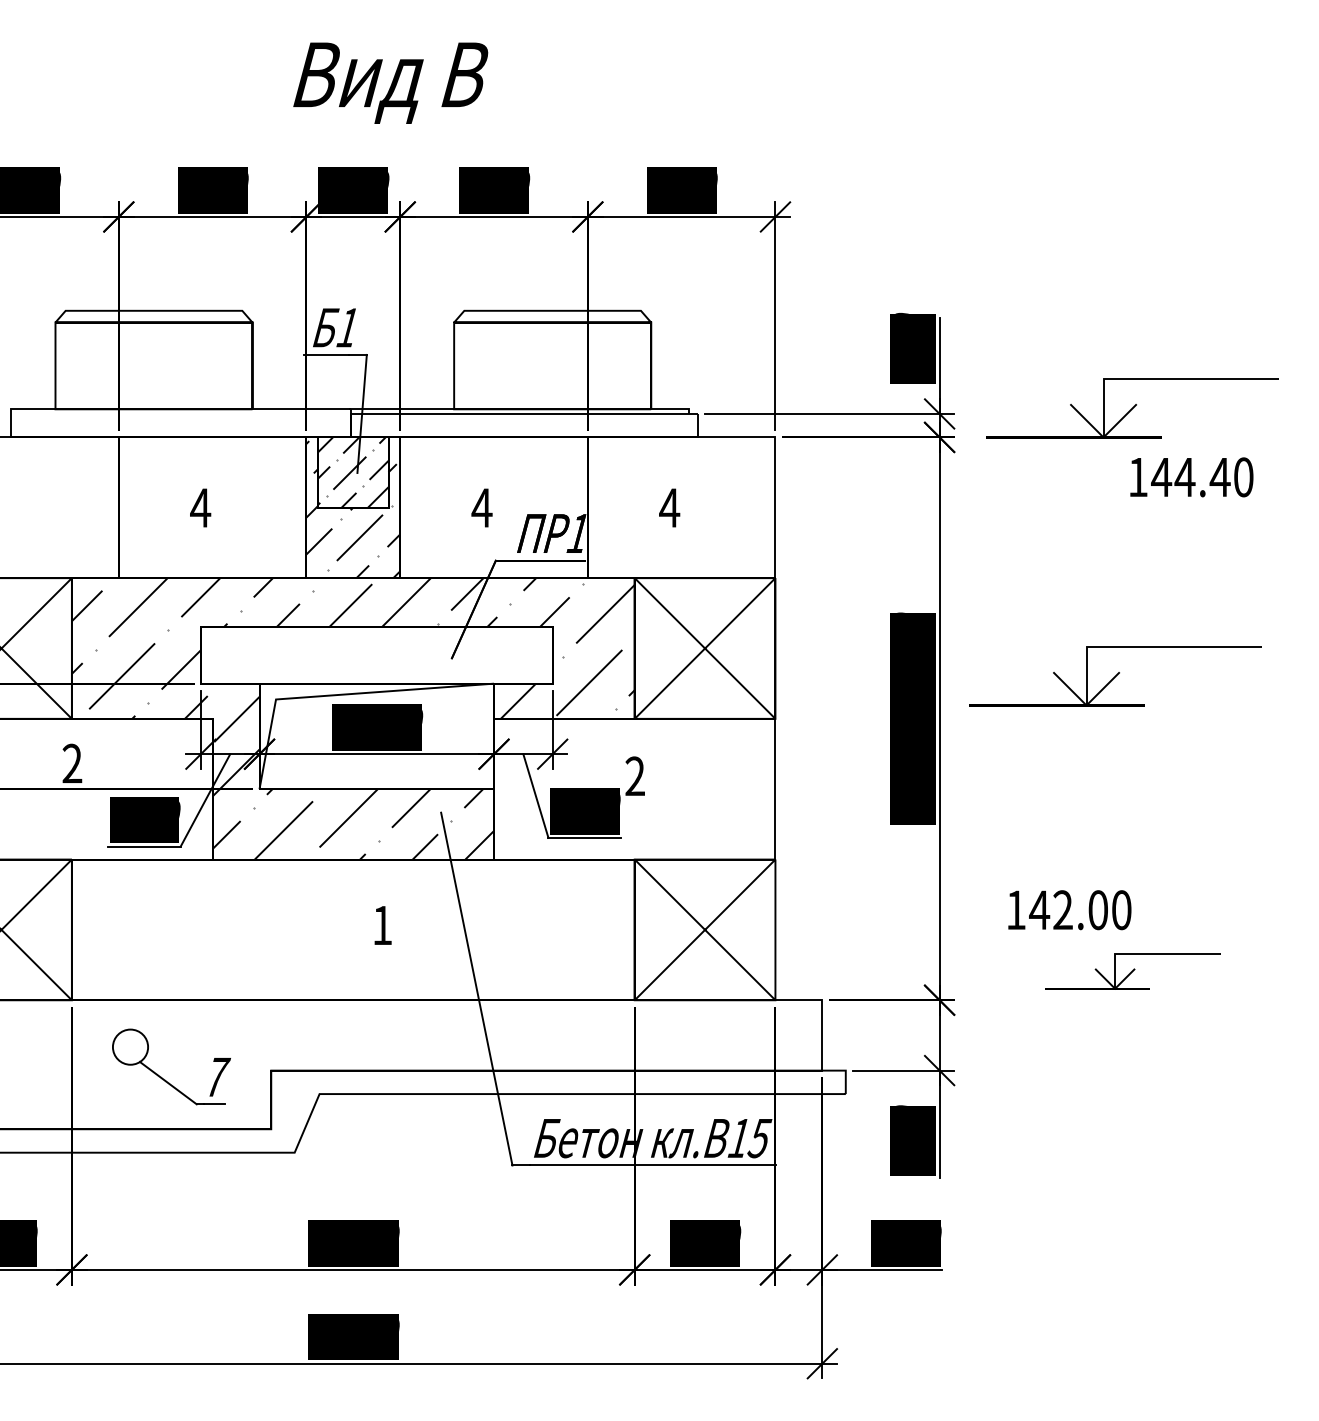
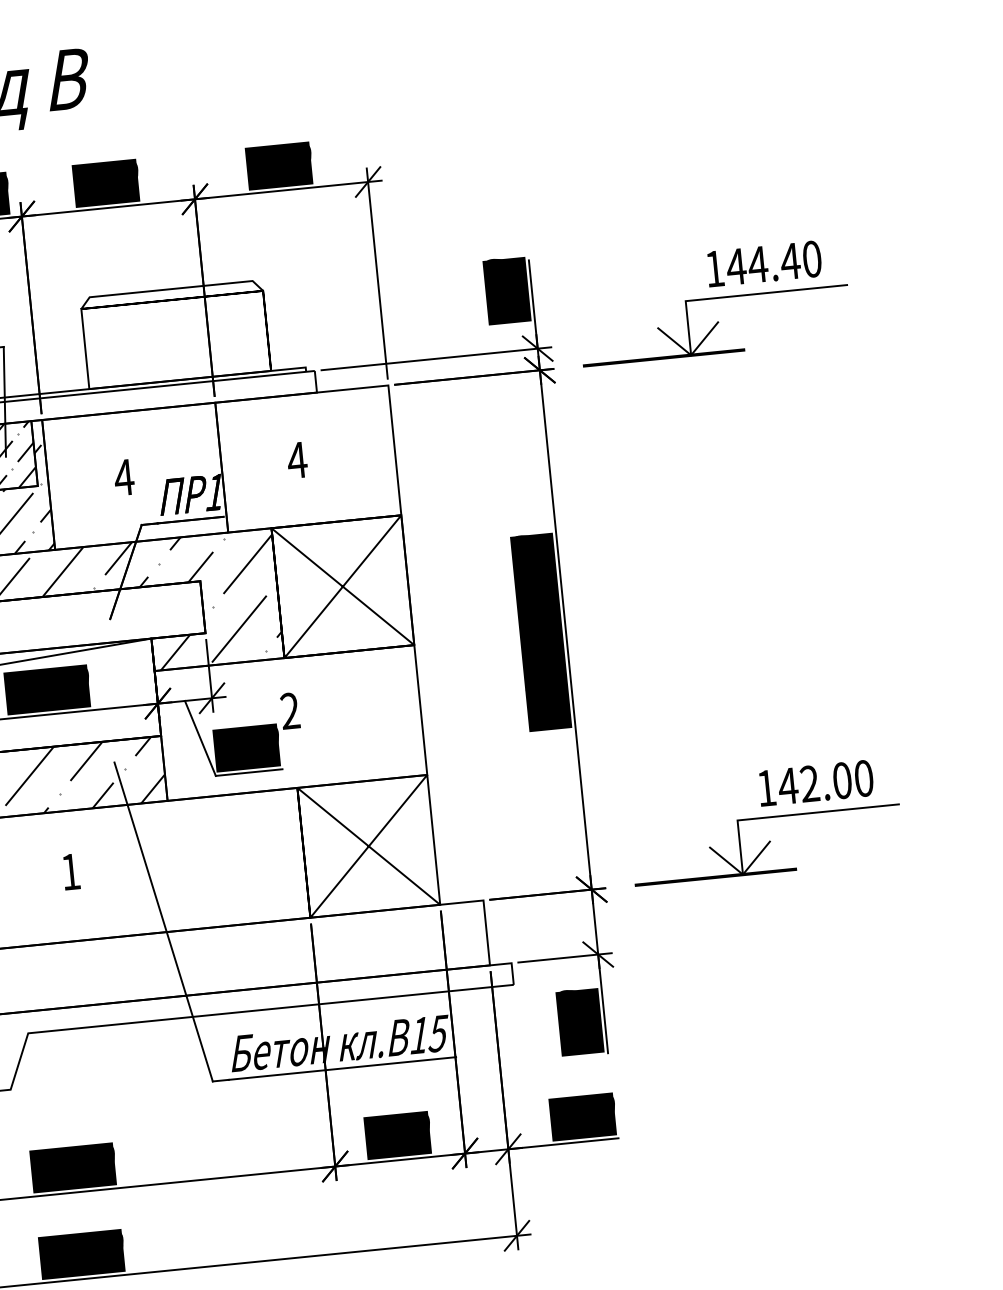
text: (1191, 477) -> (764, 264), moved
part: (1115, 676) -> (724, 574), removed
text: (1069, 910) -> (815, 783), moved
part: (1132, 971) -> (767, 845), size x1.67

